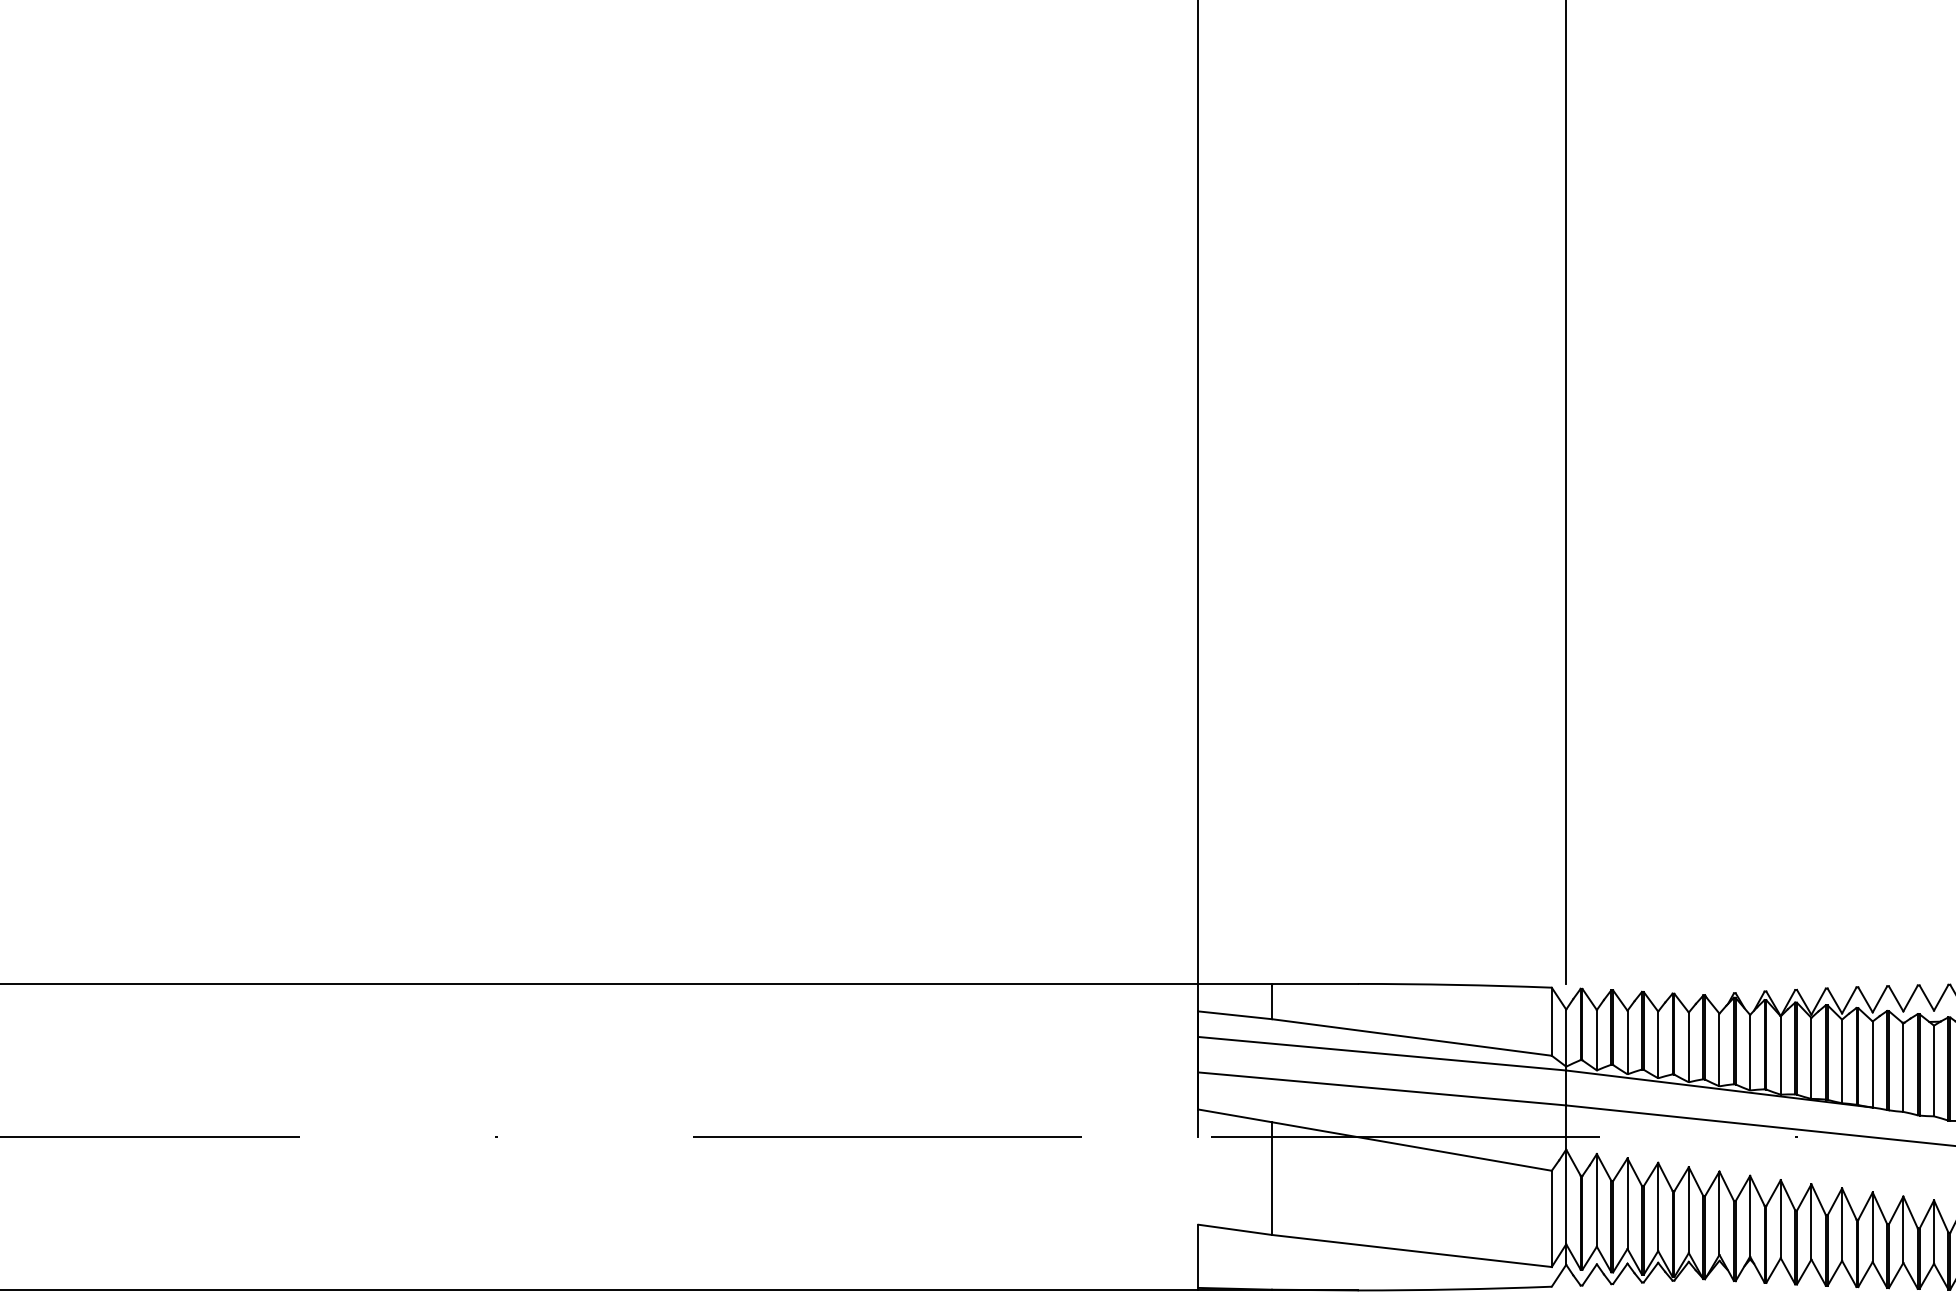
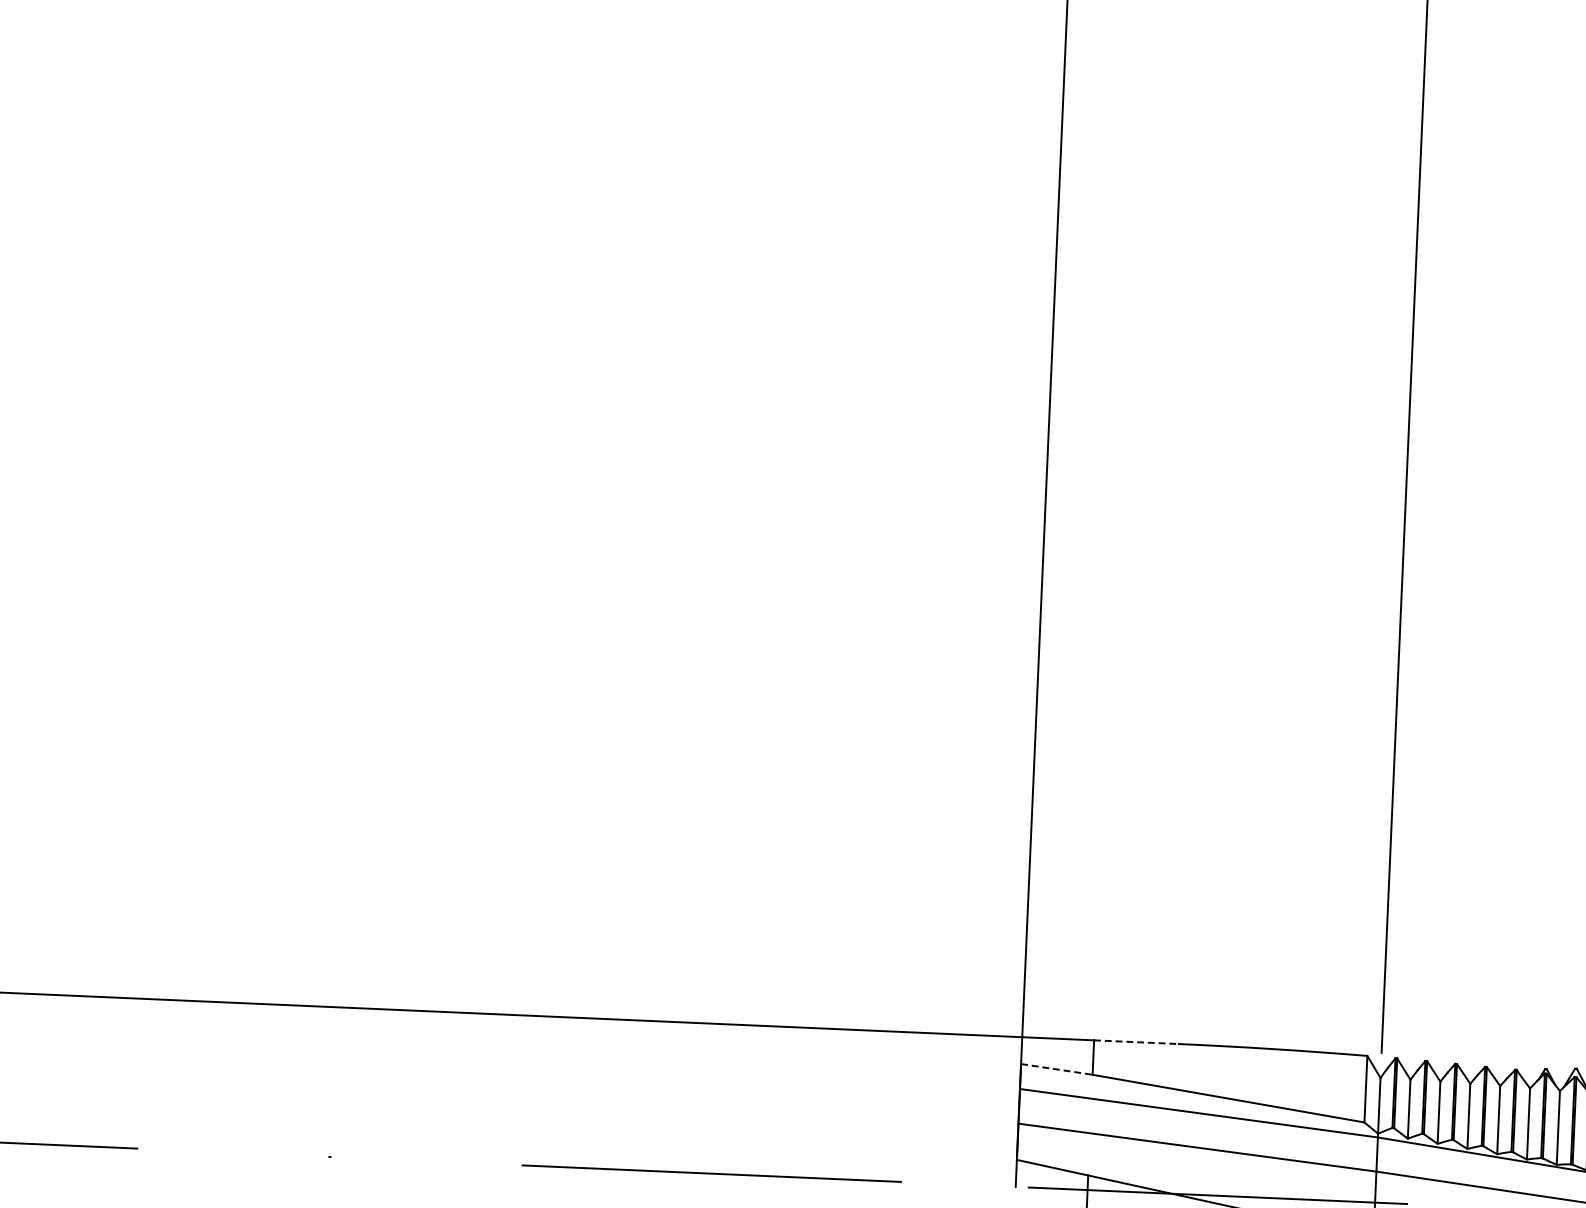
line: (1314, 983) -> (1135, 1041), solid -> dashed
line: (1235, 1015) -> (1057, 1069), solid -> dashed

